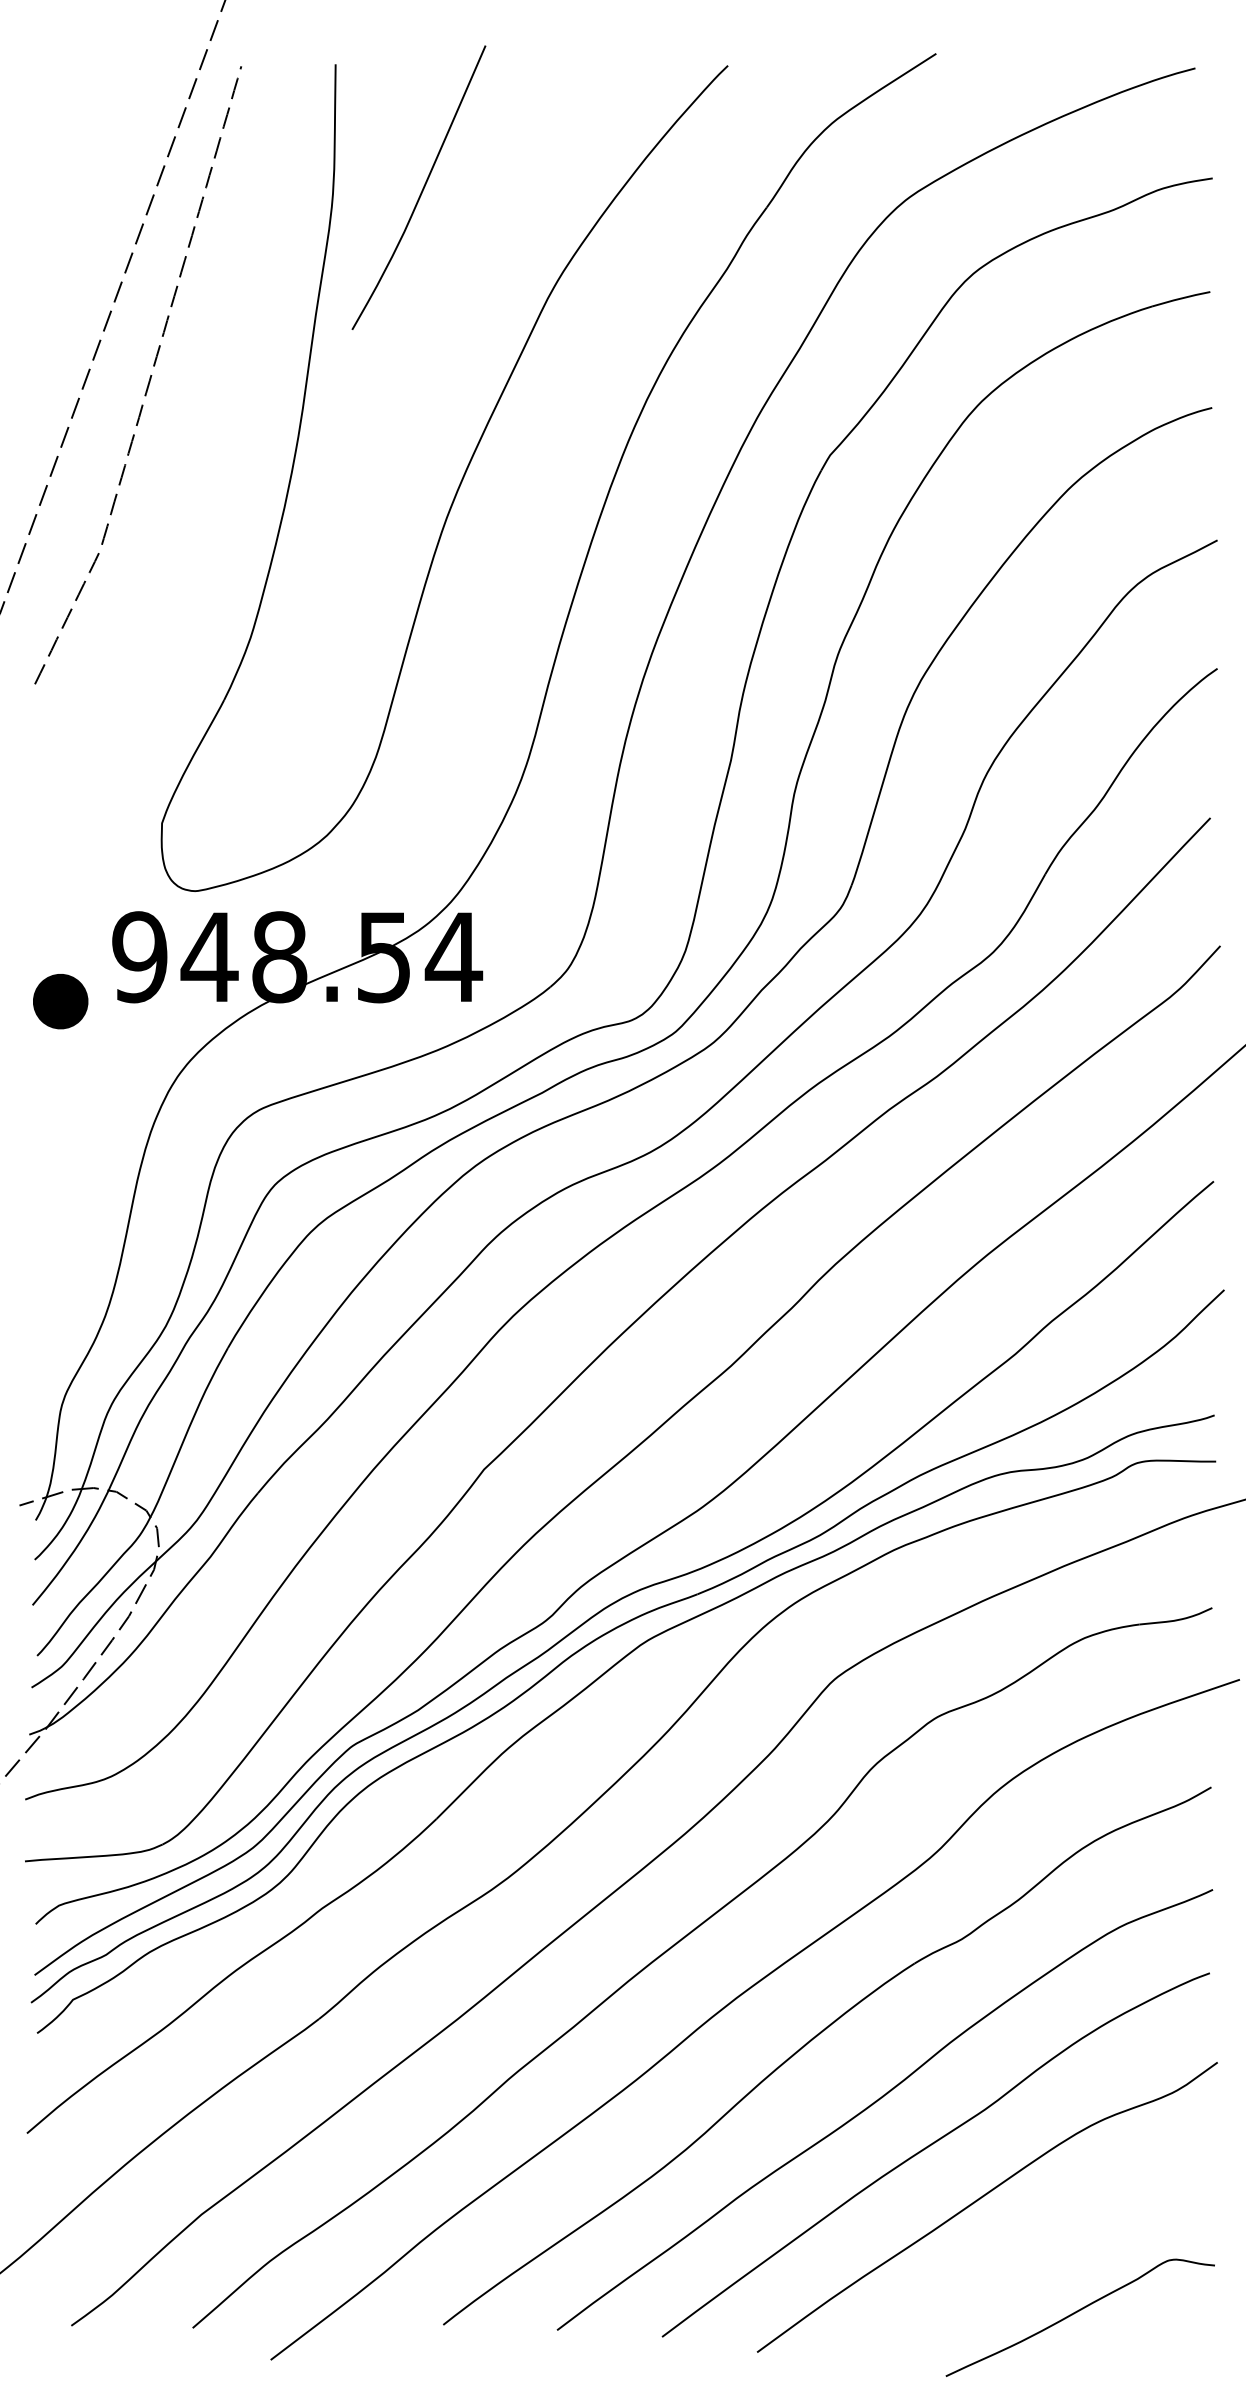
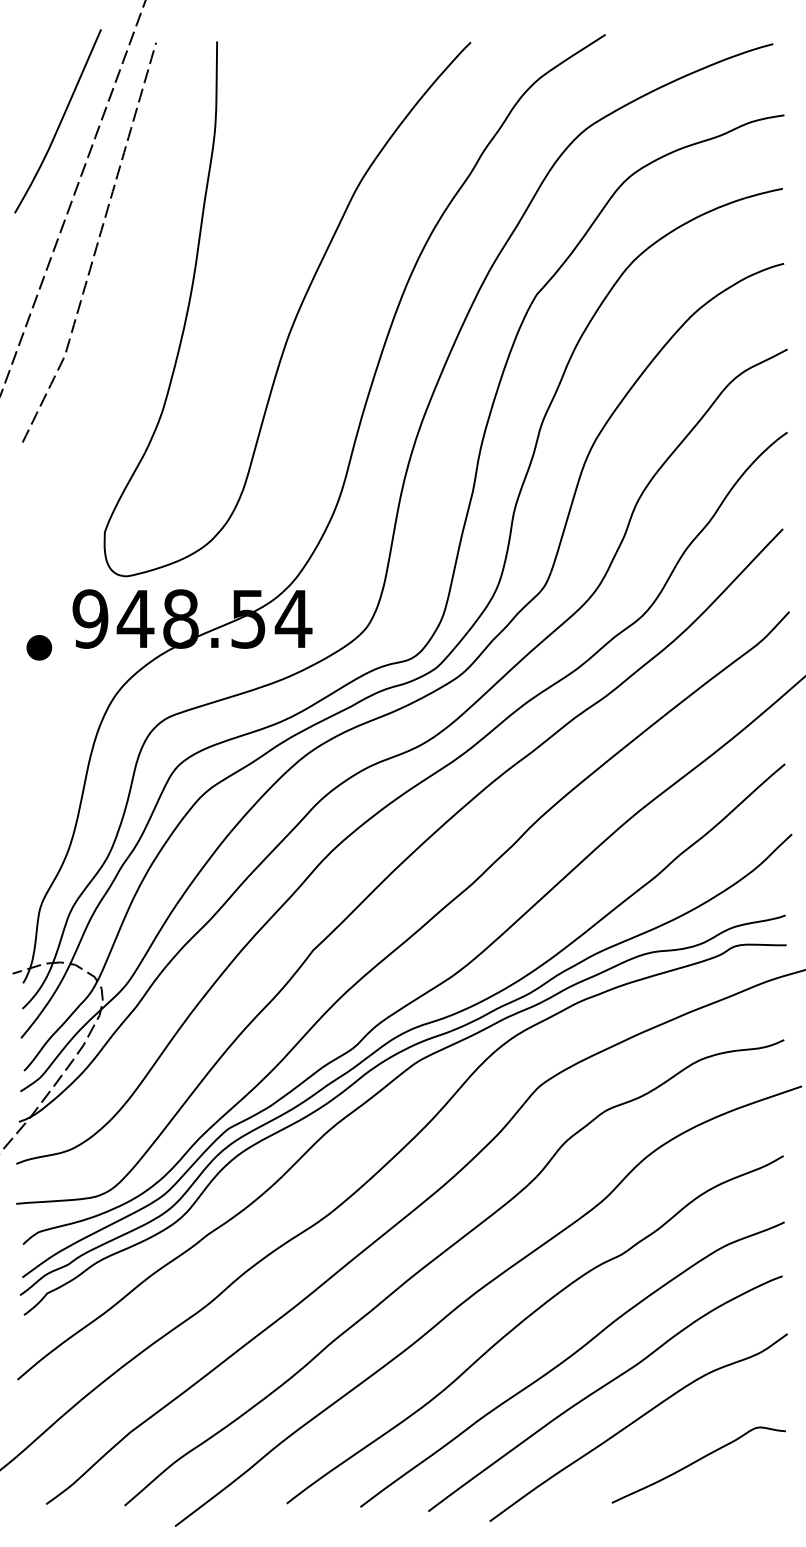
curve: (421, 189) -> (59, 122), moved
part: (61, 1001) -> (39, 647), size x0.71
curve: (1076, 2313) -> (696, 1462), moved

